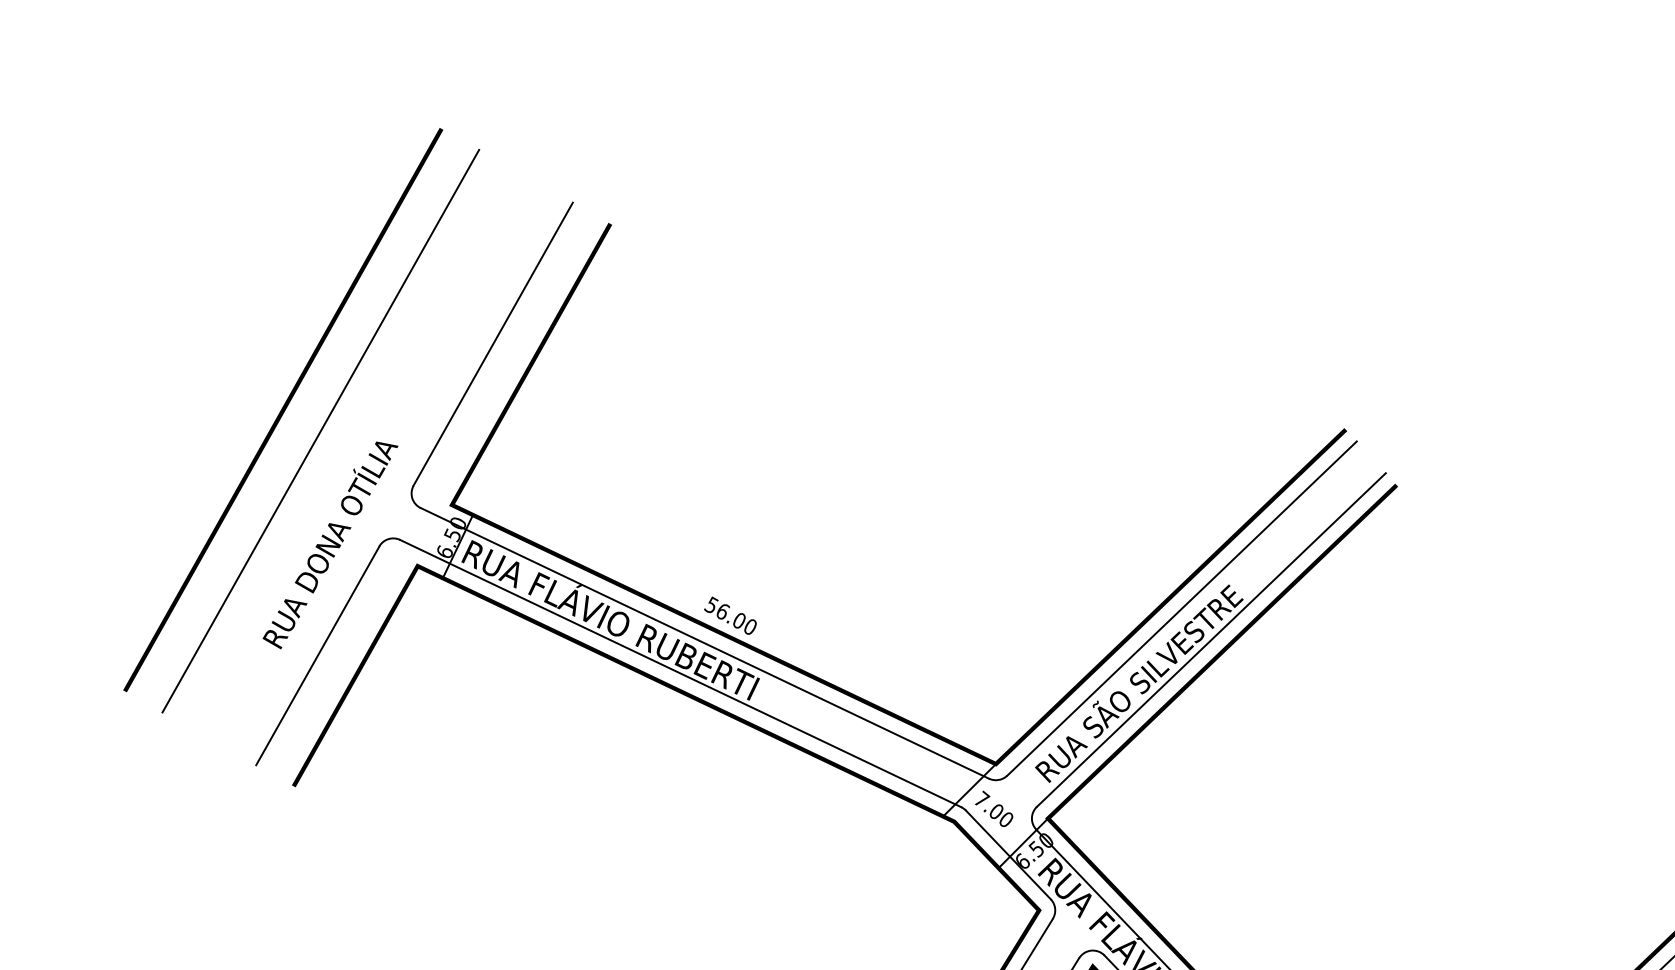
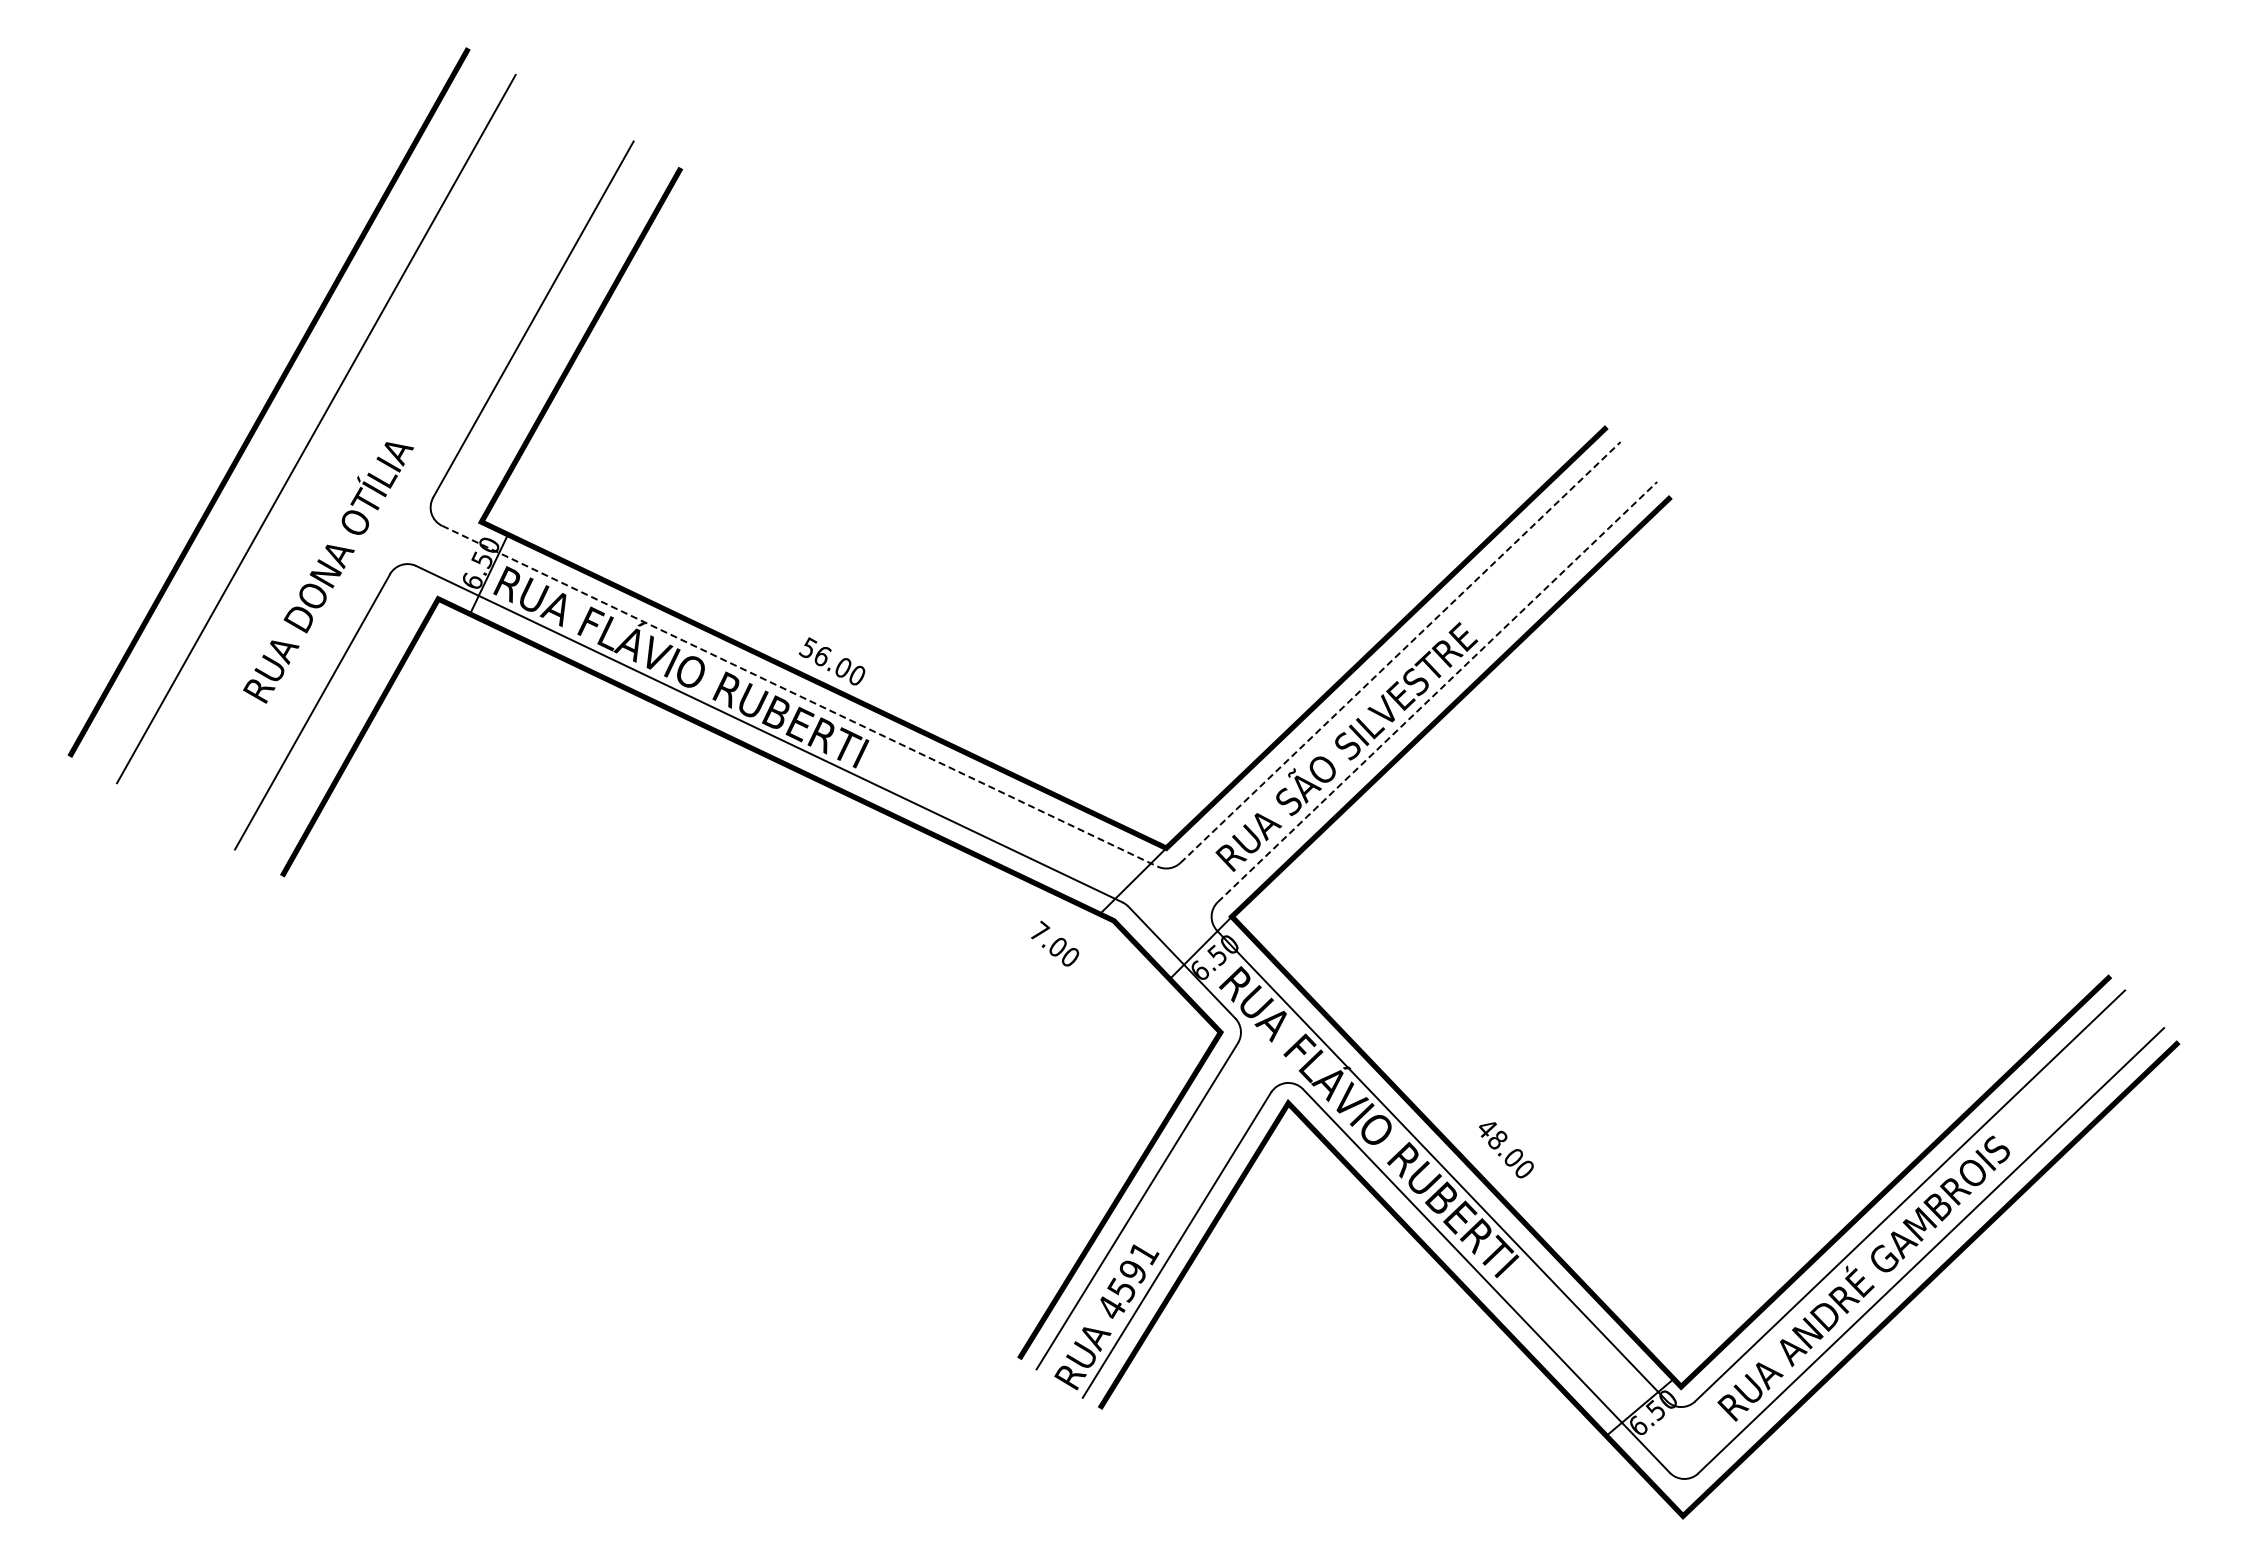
line: (1181, 608) -> (1400, 652), solid -> dashed
line: (1211, 640) -> (1437, 692), solid -> dashed
line: (705, 643) -> (800, 696), solid -> dashed
text: (994, 808) -> (1055, 943), moved

